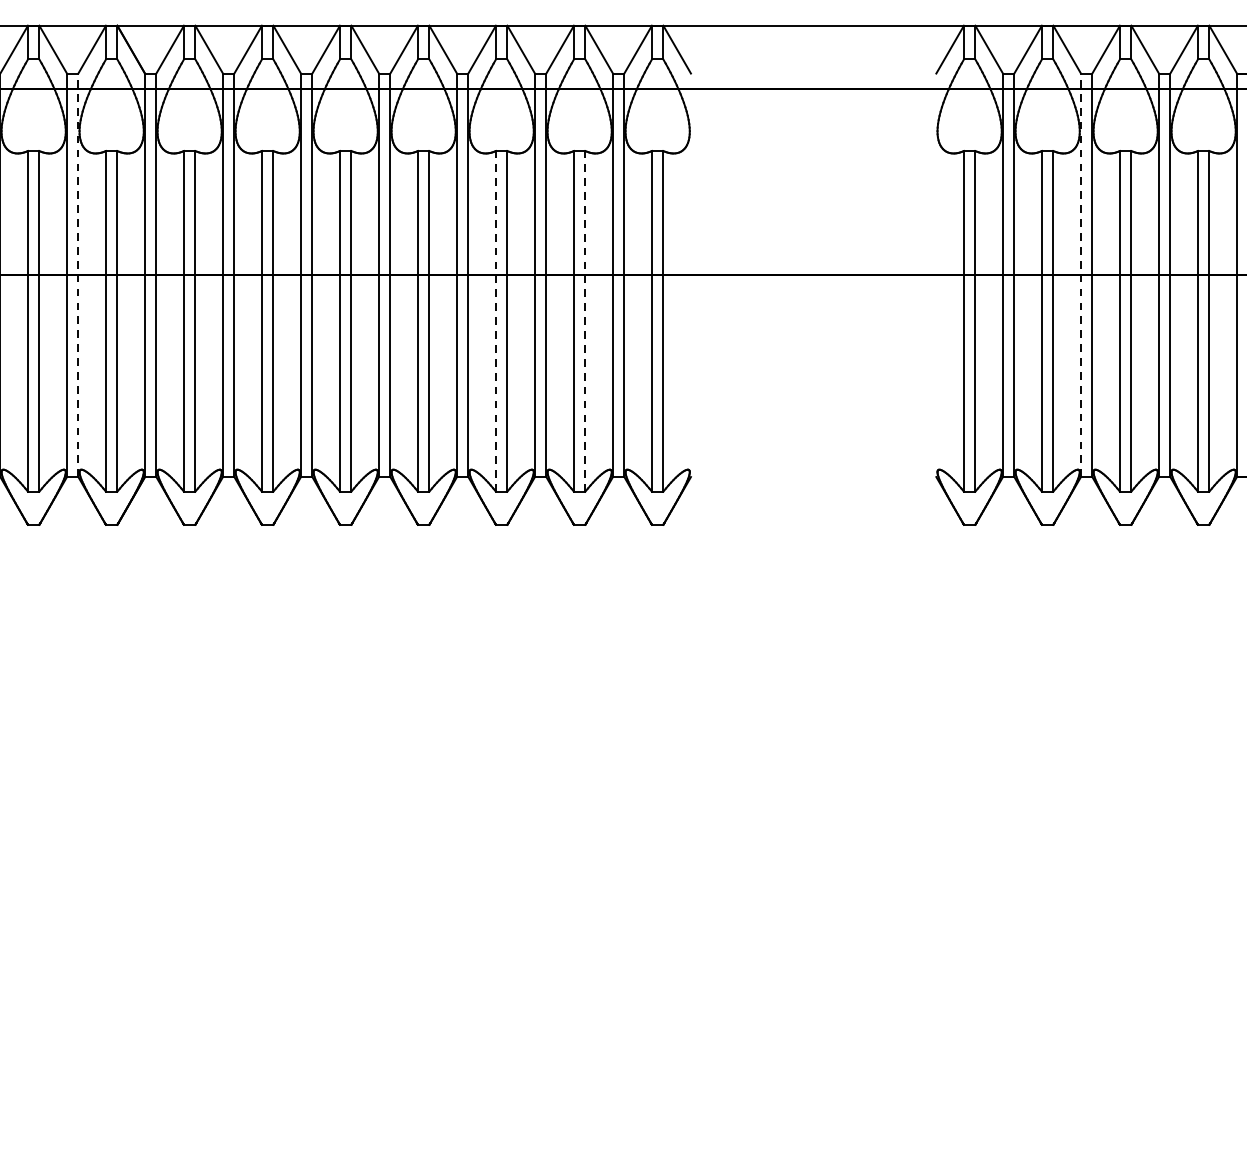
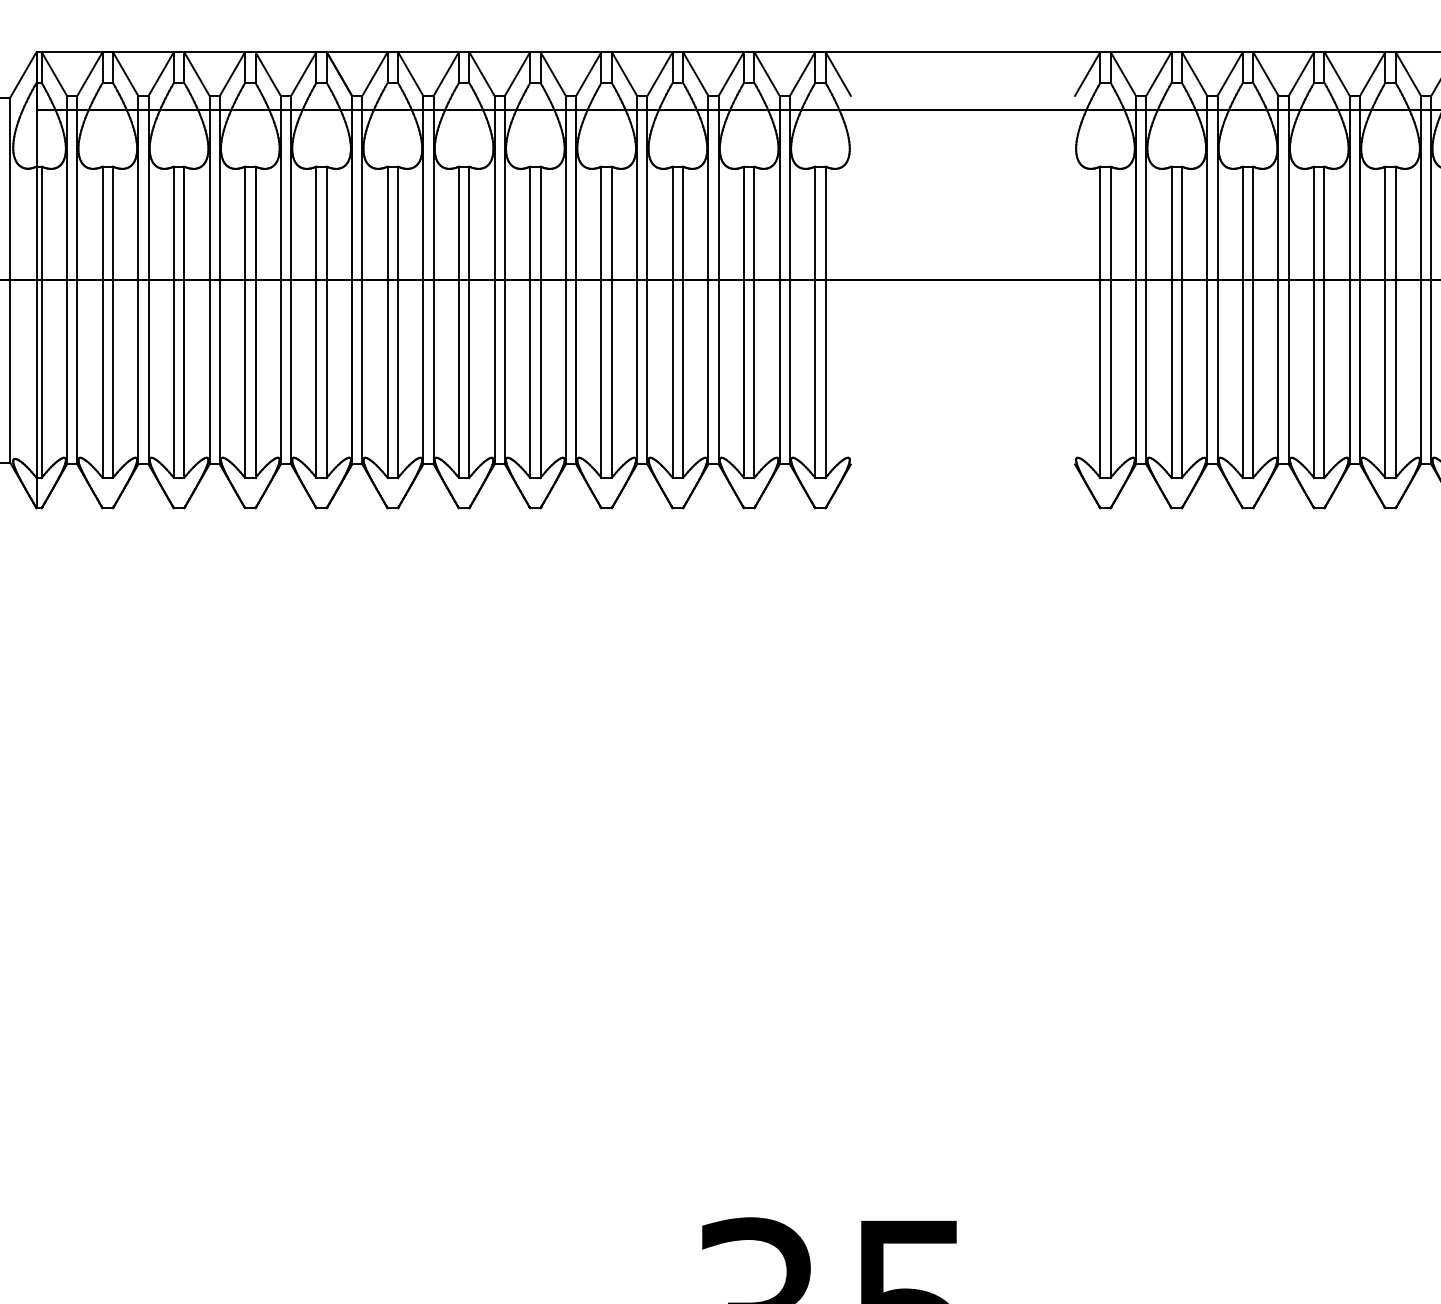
line: (78, 274) -> (291, 279), dashed -> solid
line: (1081, 274) -> (1207, 279), dashed -> solid
line: (495, 321) -> (672, 322), dashed -> solid
line: (585, 321) -> (754, 322), dashed -> solid

